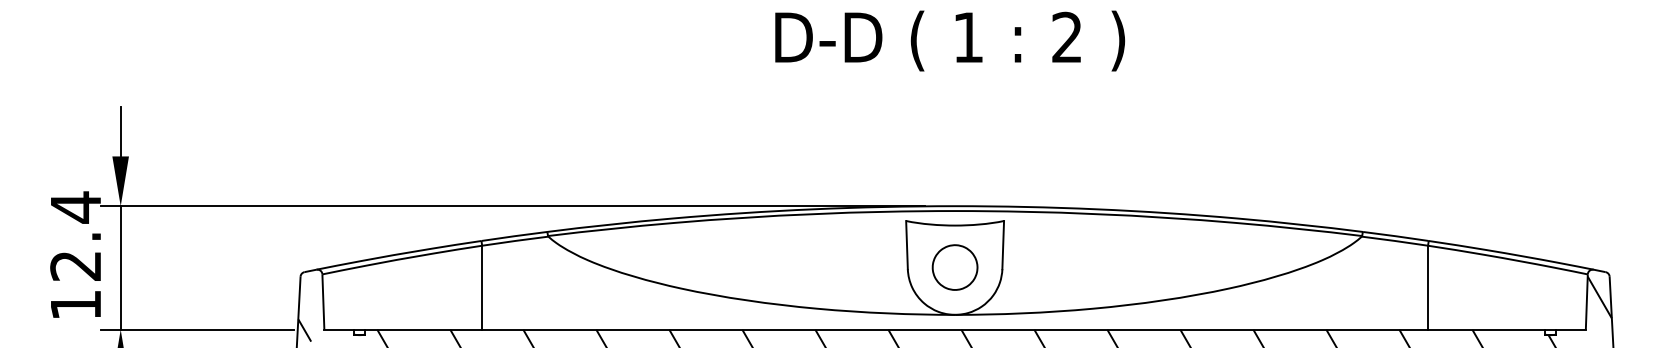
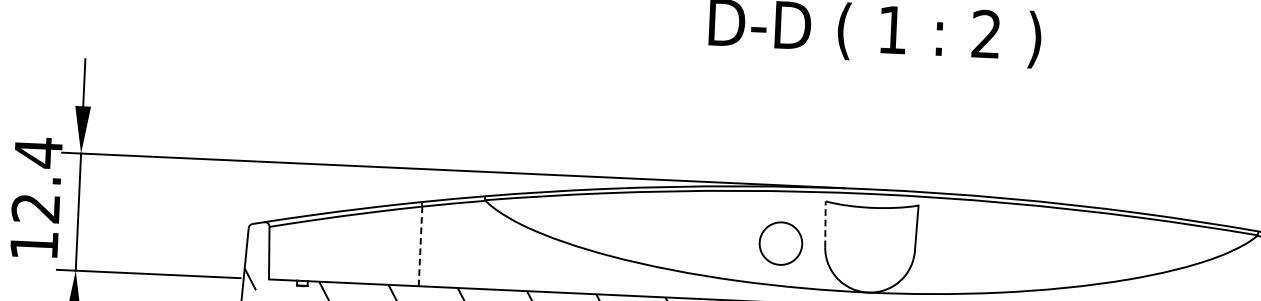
line: (906, 244) -> (825, 223), solid -> dashed
part: (954, 267) -> (780, 243), moved
line: (482, 287) -> (420, 246), solid -> dashed

